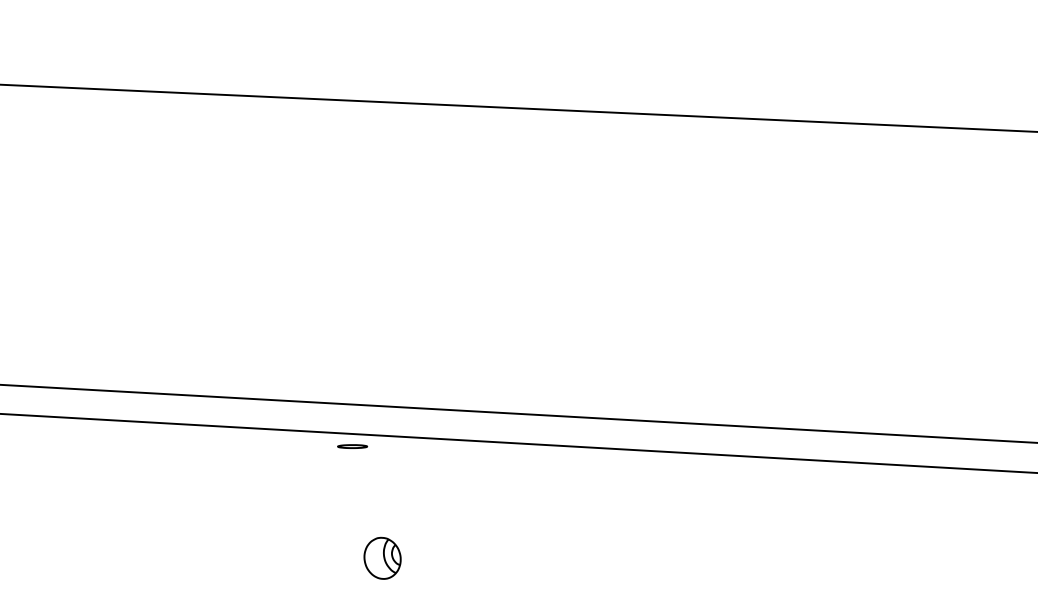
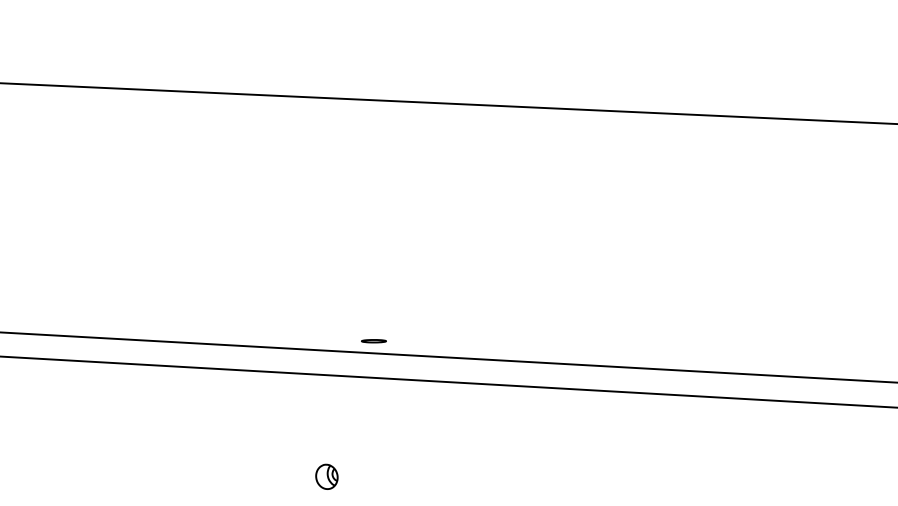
line: (352, 446) -> (373, 341), moved
part: (382, 557) -> (326, 476), size x0.71

